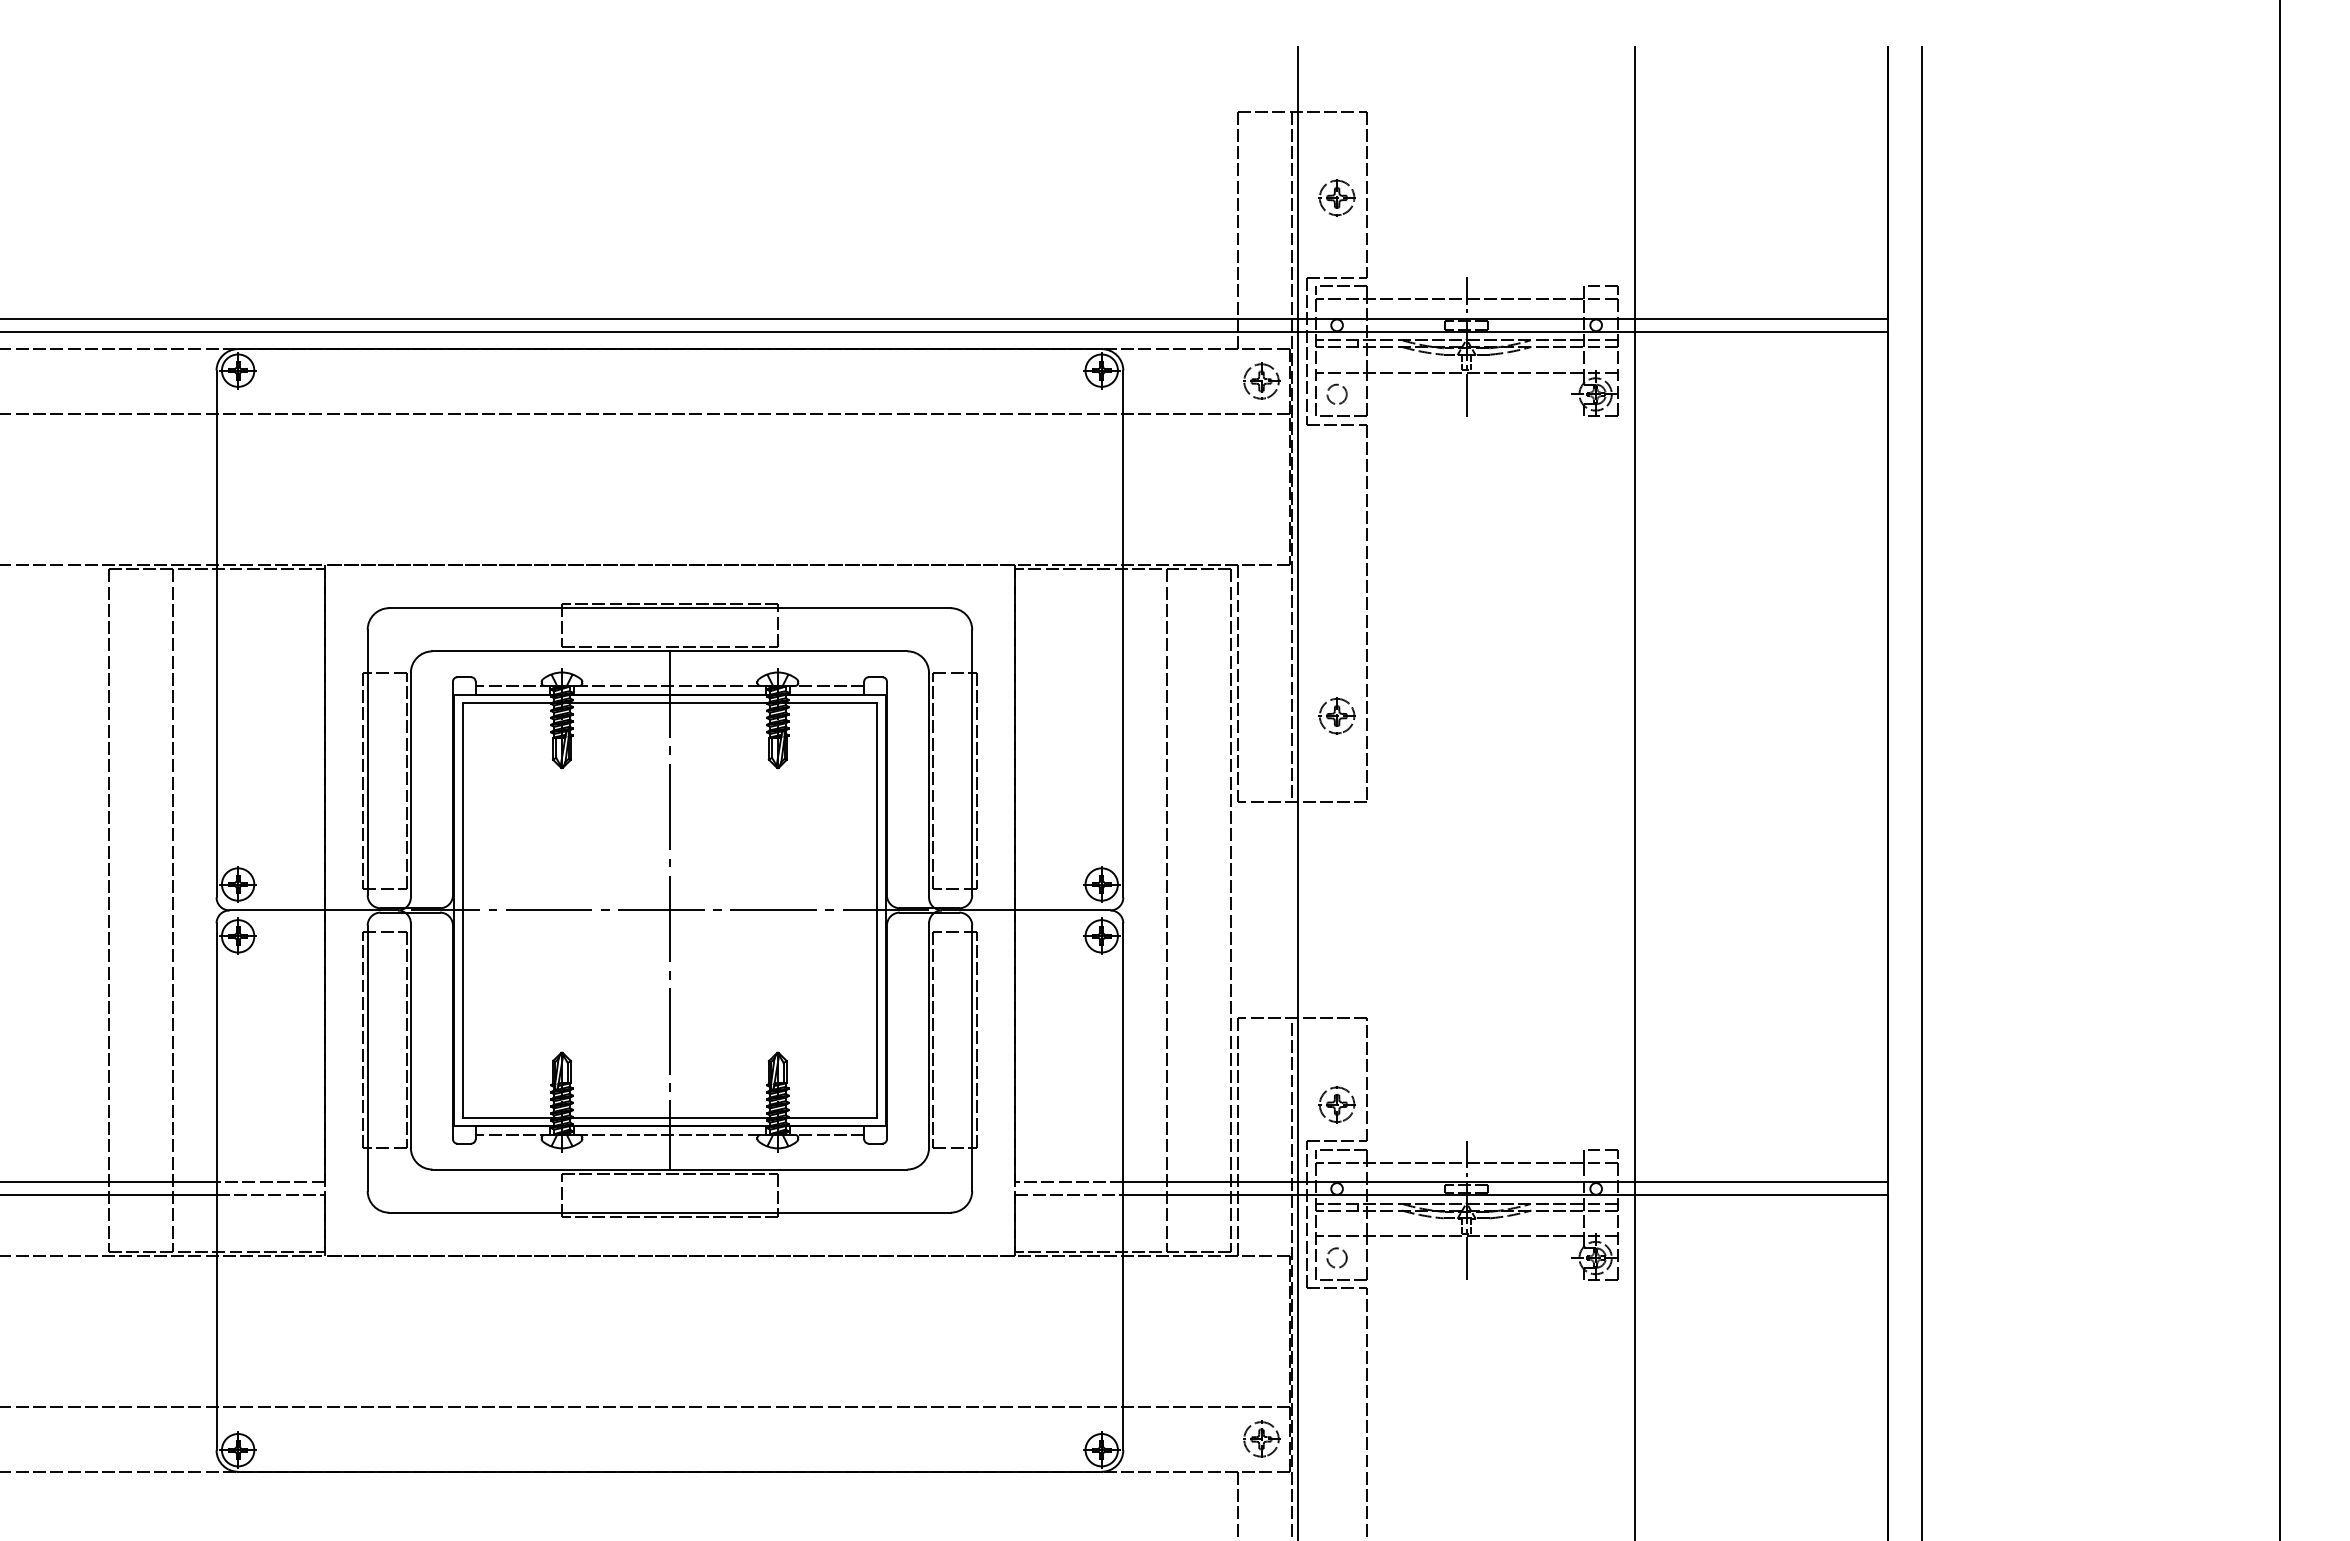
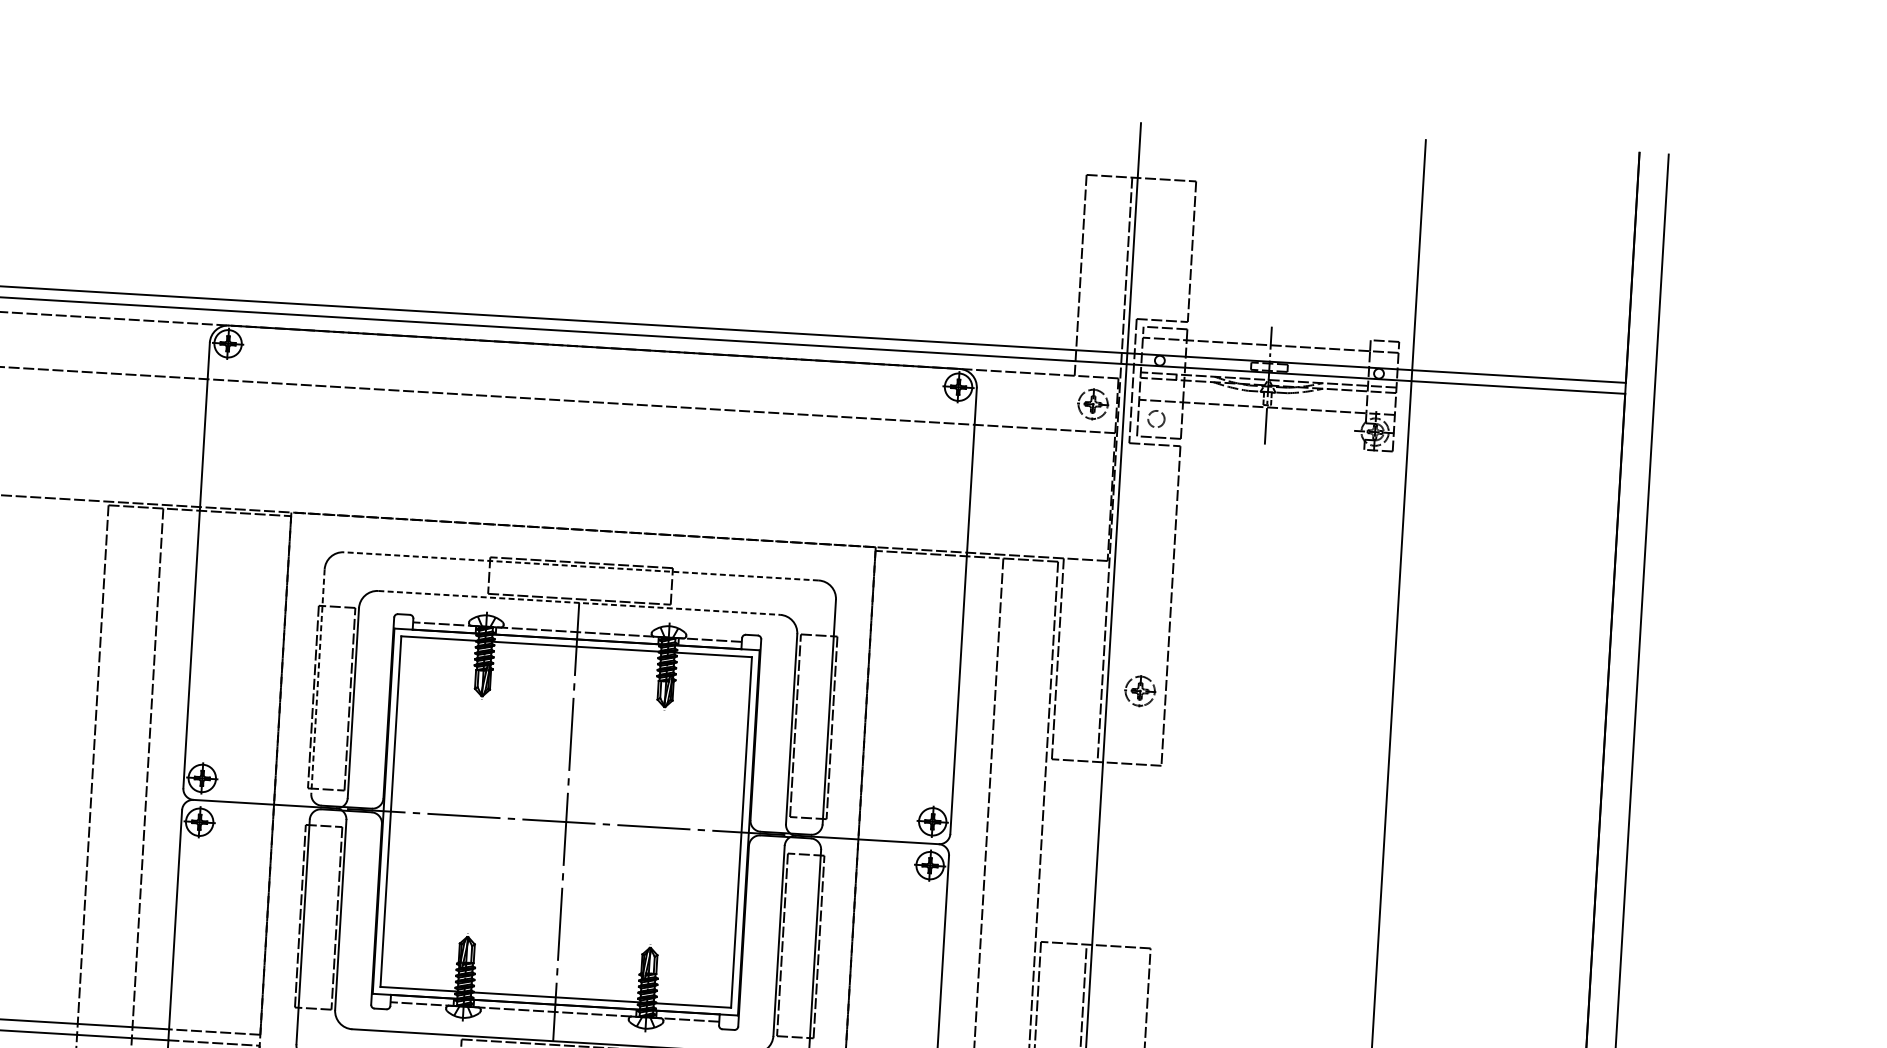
part: (1336, 197) -> (1165, 252), removed
line: (669, 608) -> (581, 566), solid -> dashed
line: (670, 651) -> (579, 603), solid -> dashed
line: (367, 762) -> (317, 681), solid -> dashed
part: (1336, 1104) -> (1120, 1019), removed

